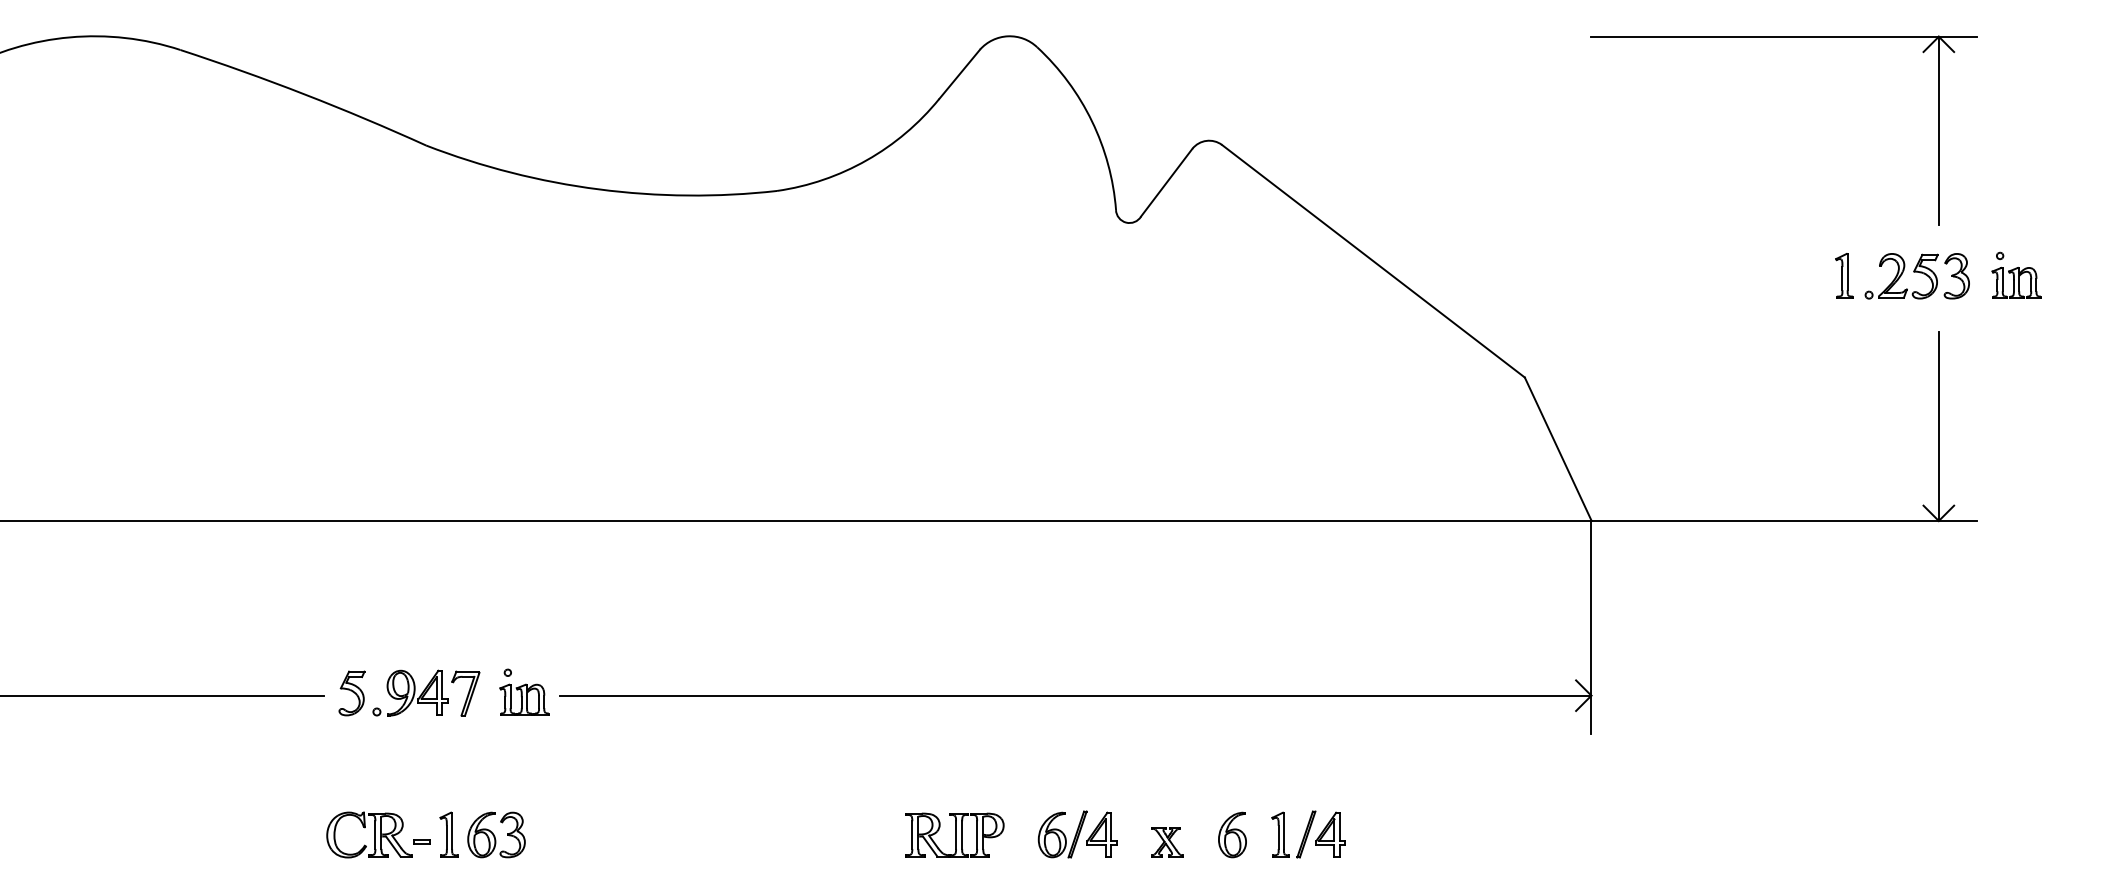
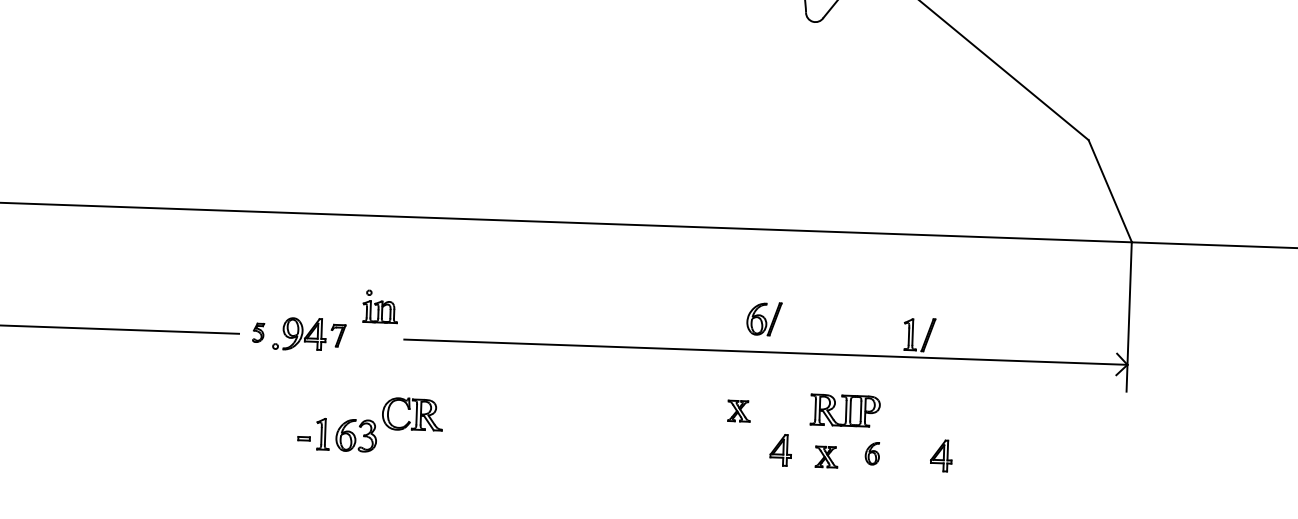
part: (524, 691) -> (380, 306), moved
part: (351, 693) -> (258, 332), size x0.6
part: (465, 693) -> (338, 335), size x0.7
part: (1040, 781) -> (739, 411), added
part: (369, 834) -> (412, 414), moved
part: (954, 834) -> (845, 410), moved
part: (1062, 834) -> (764, 319), moved
part: (1232, 834) -> (872, 453), size x0.7
part: (1284, 834) -> (913, 334), moved

